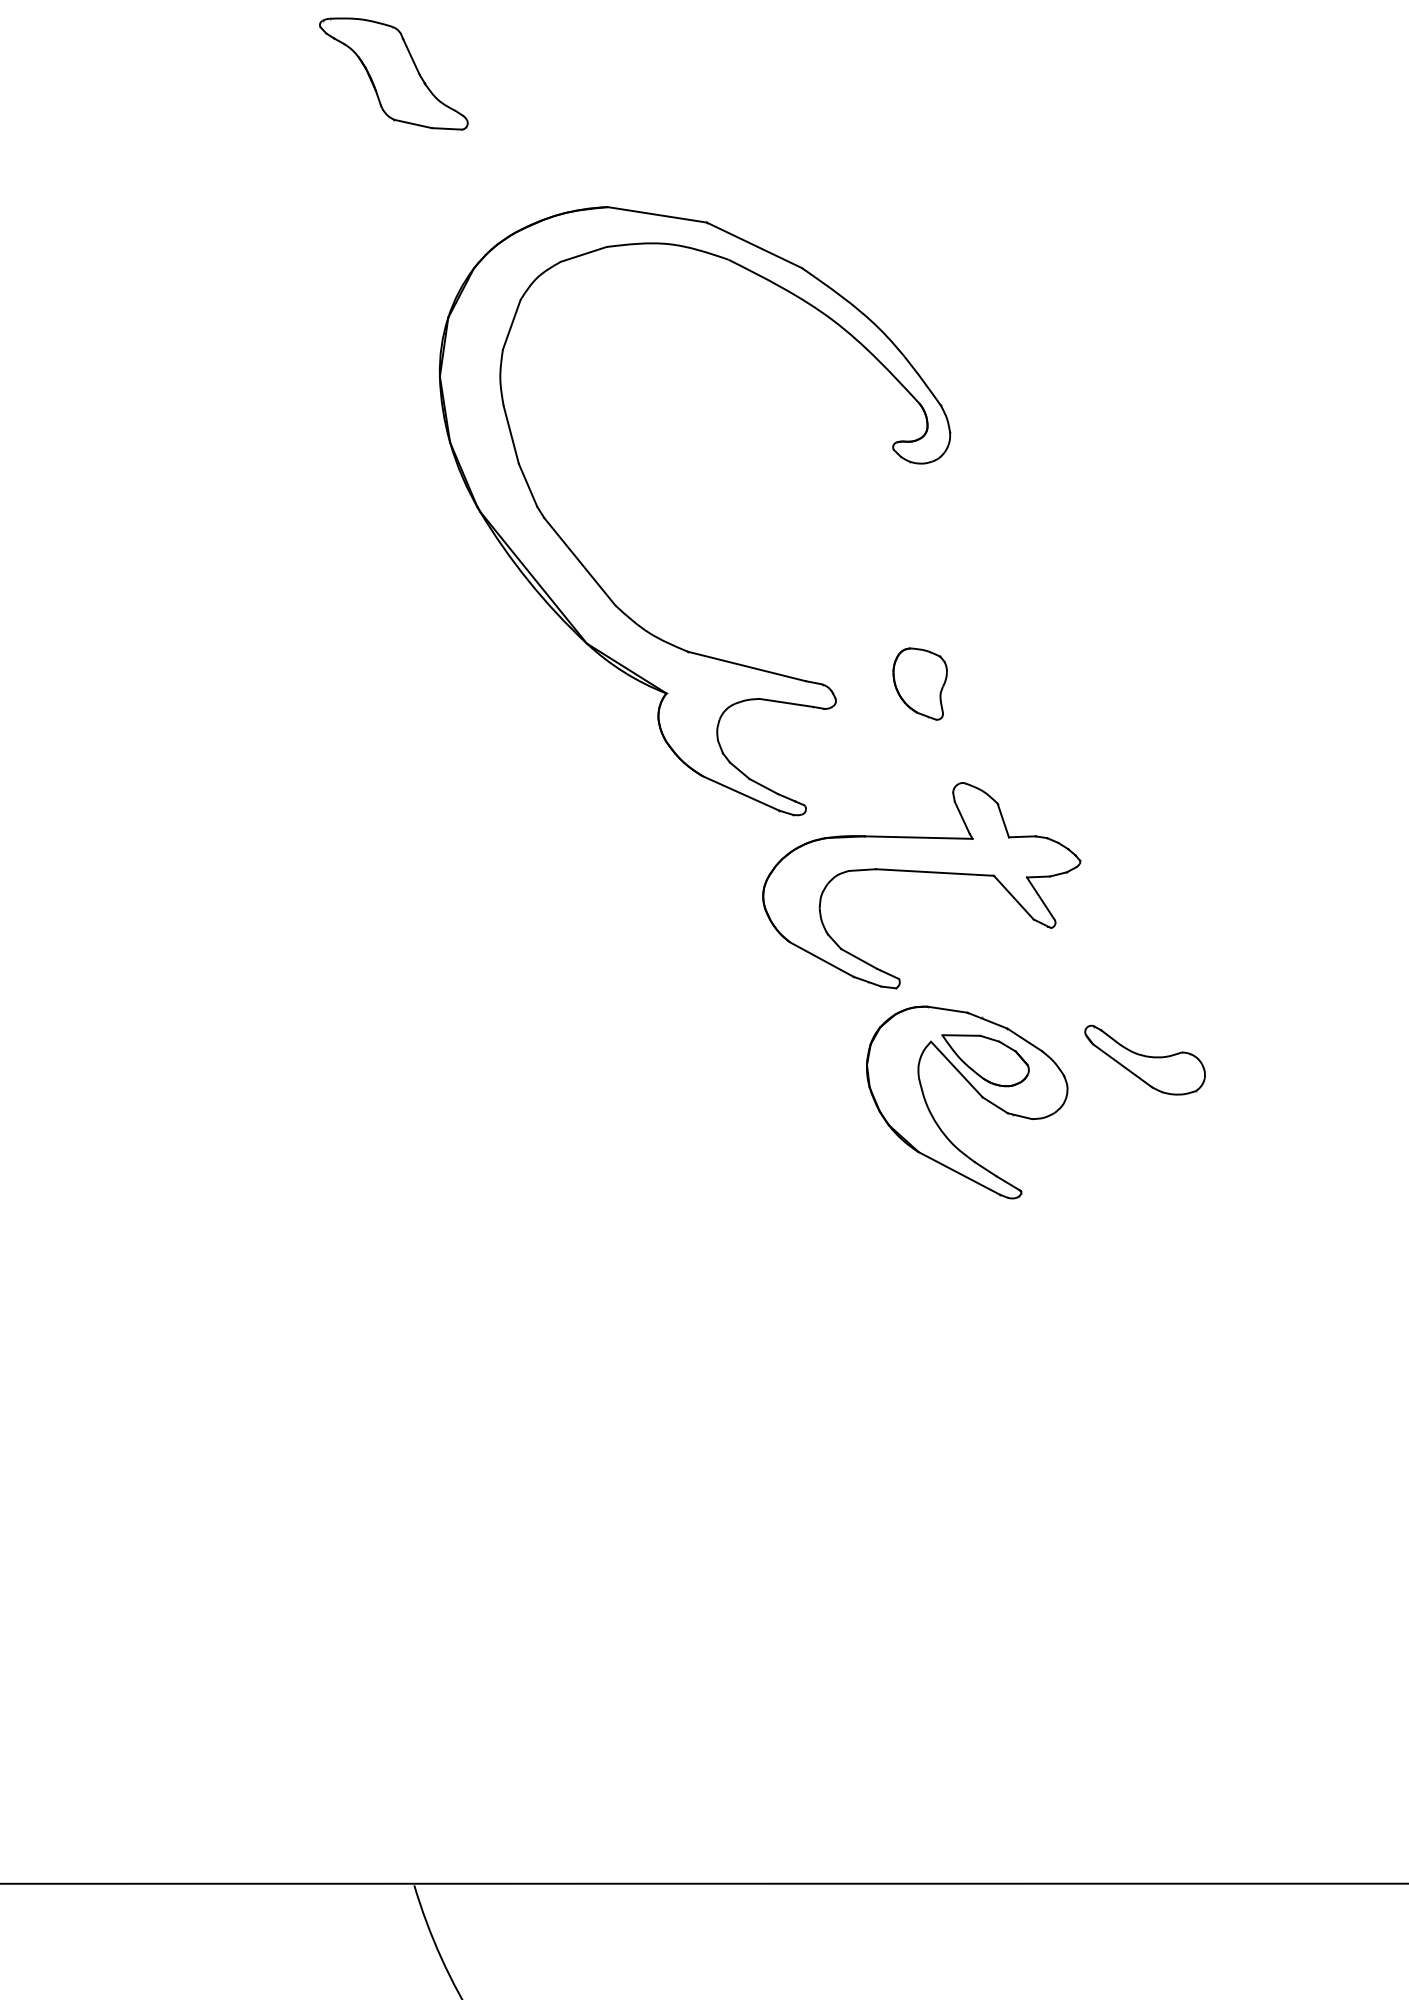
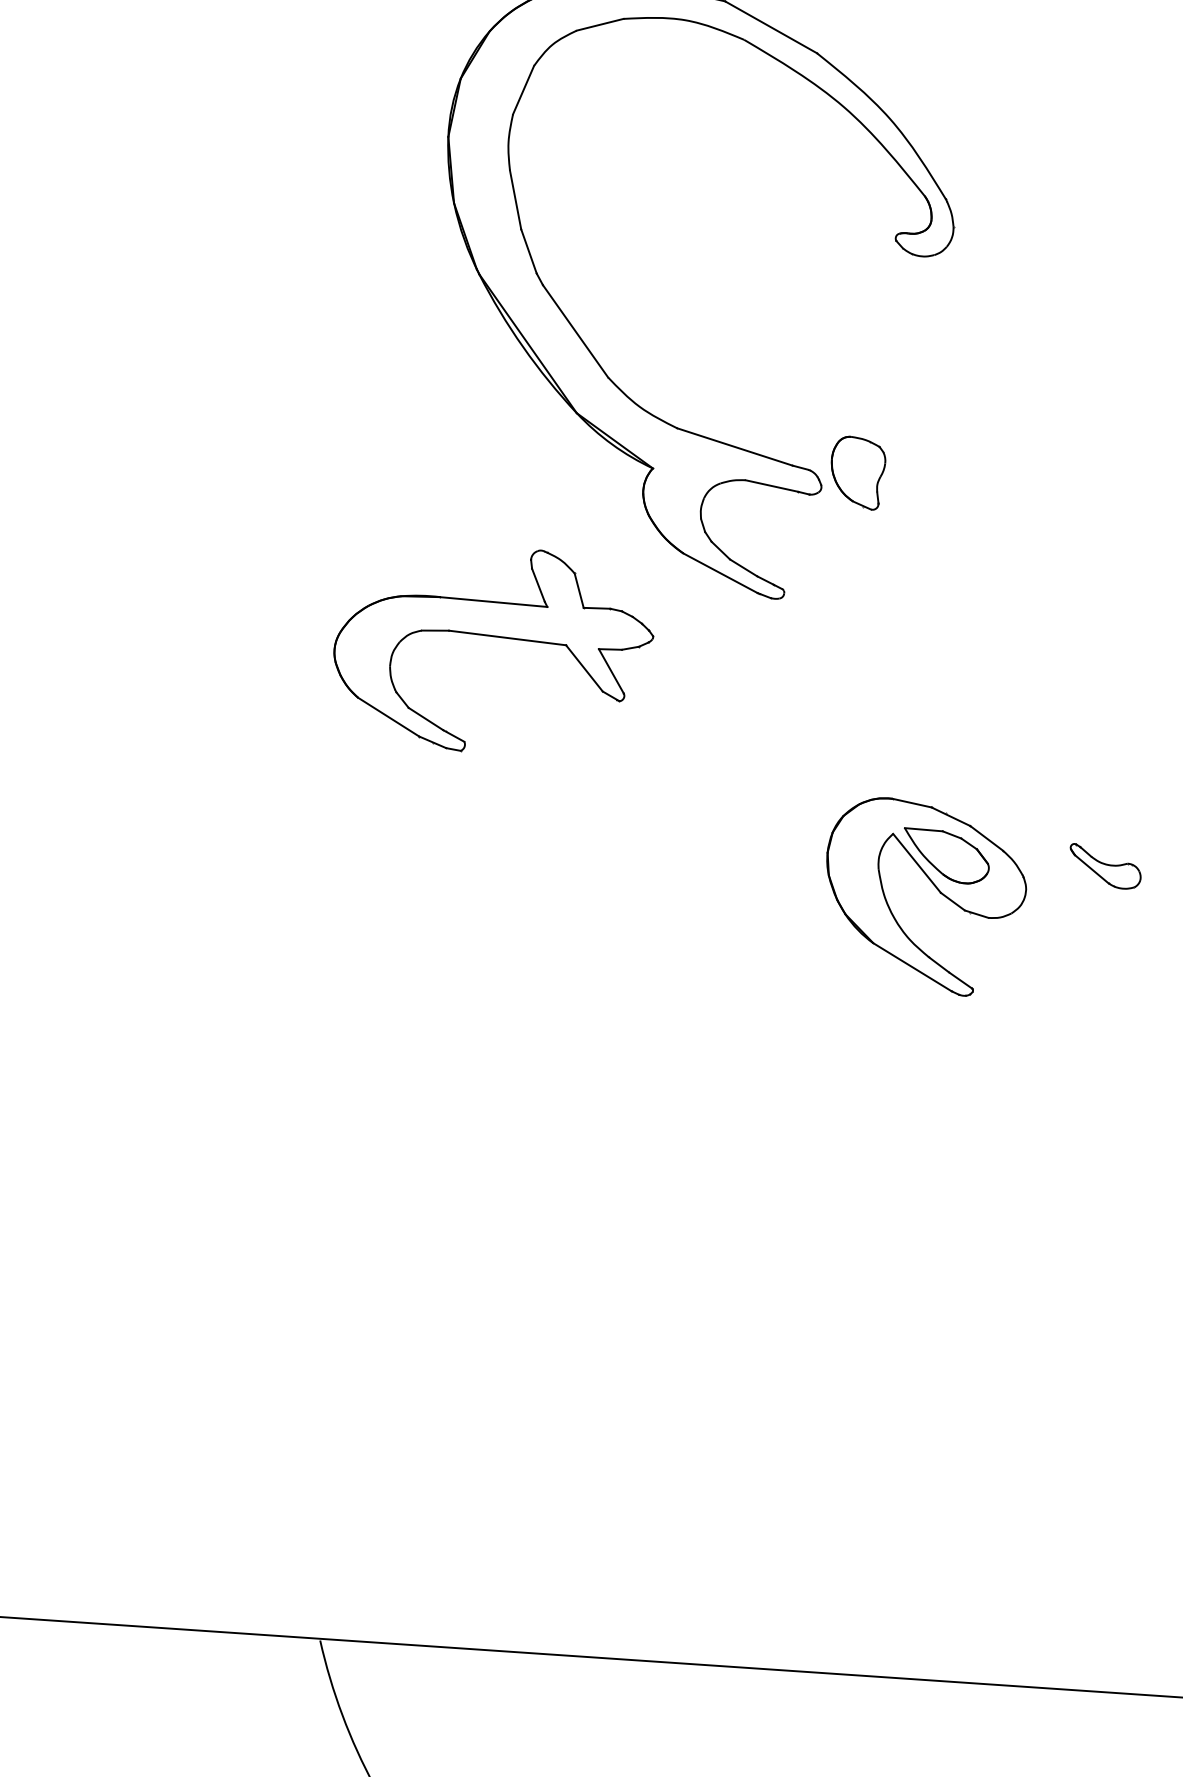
part: (919, 683) -> (857, 472), moved
part: (921, 872) -> (494, 637), moved
part: (1144, 1059) -> (1104, 866), size x0.6

